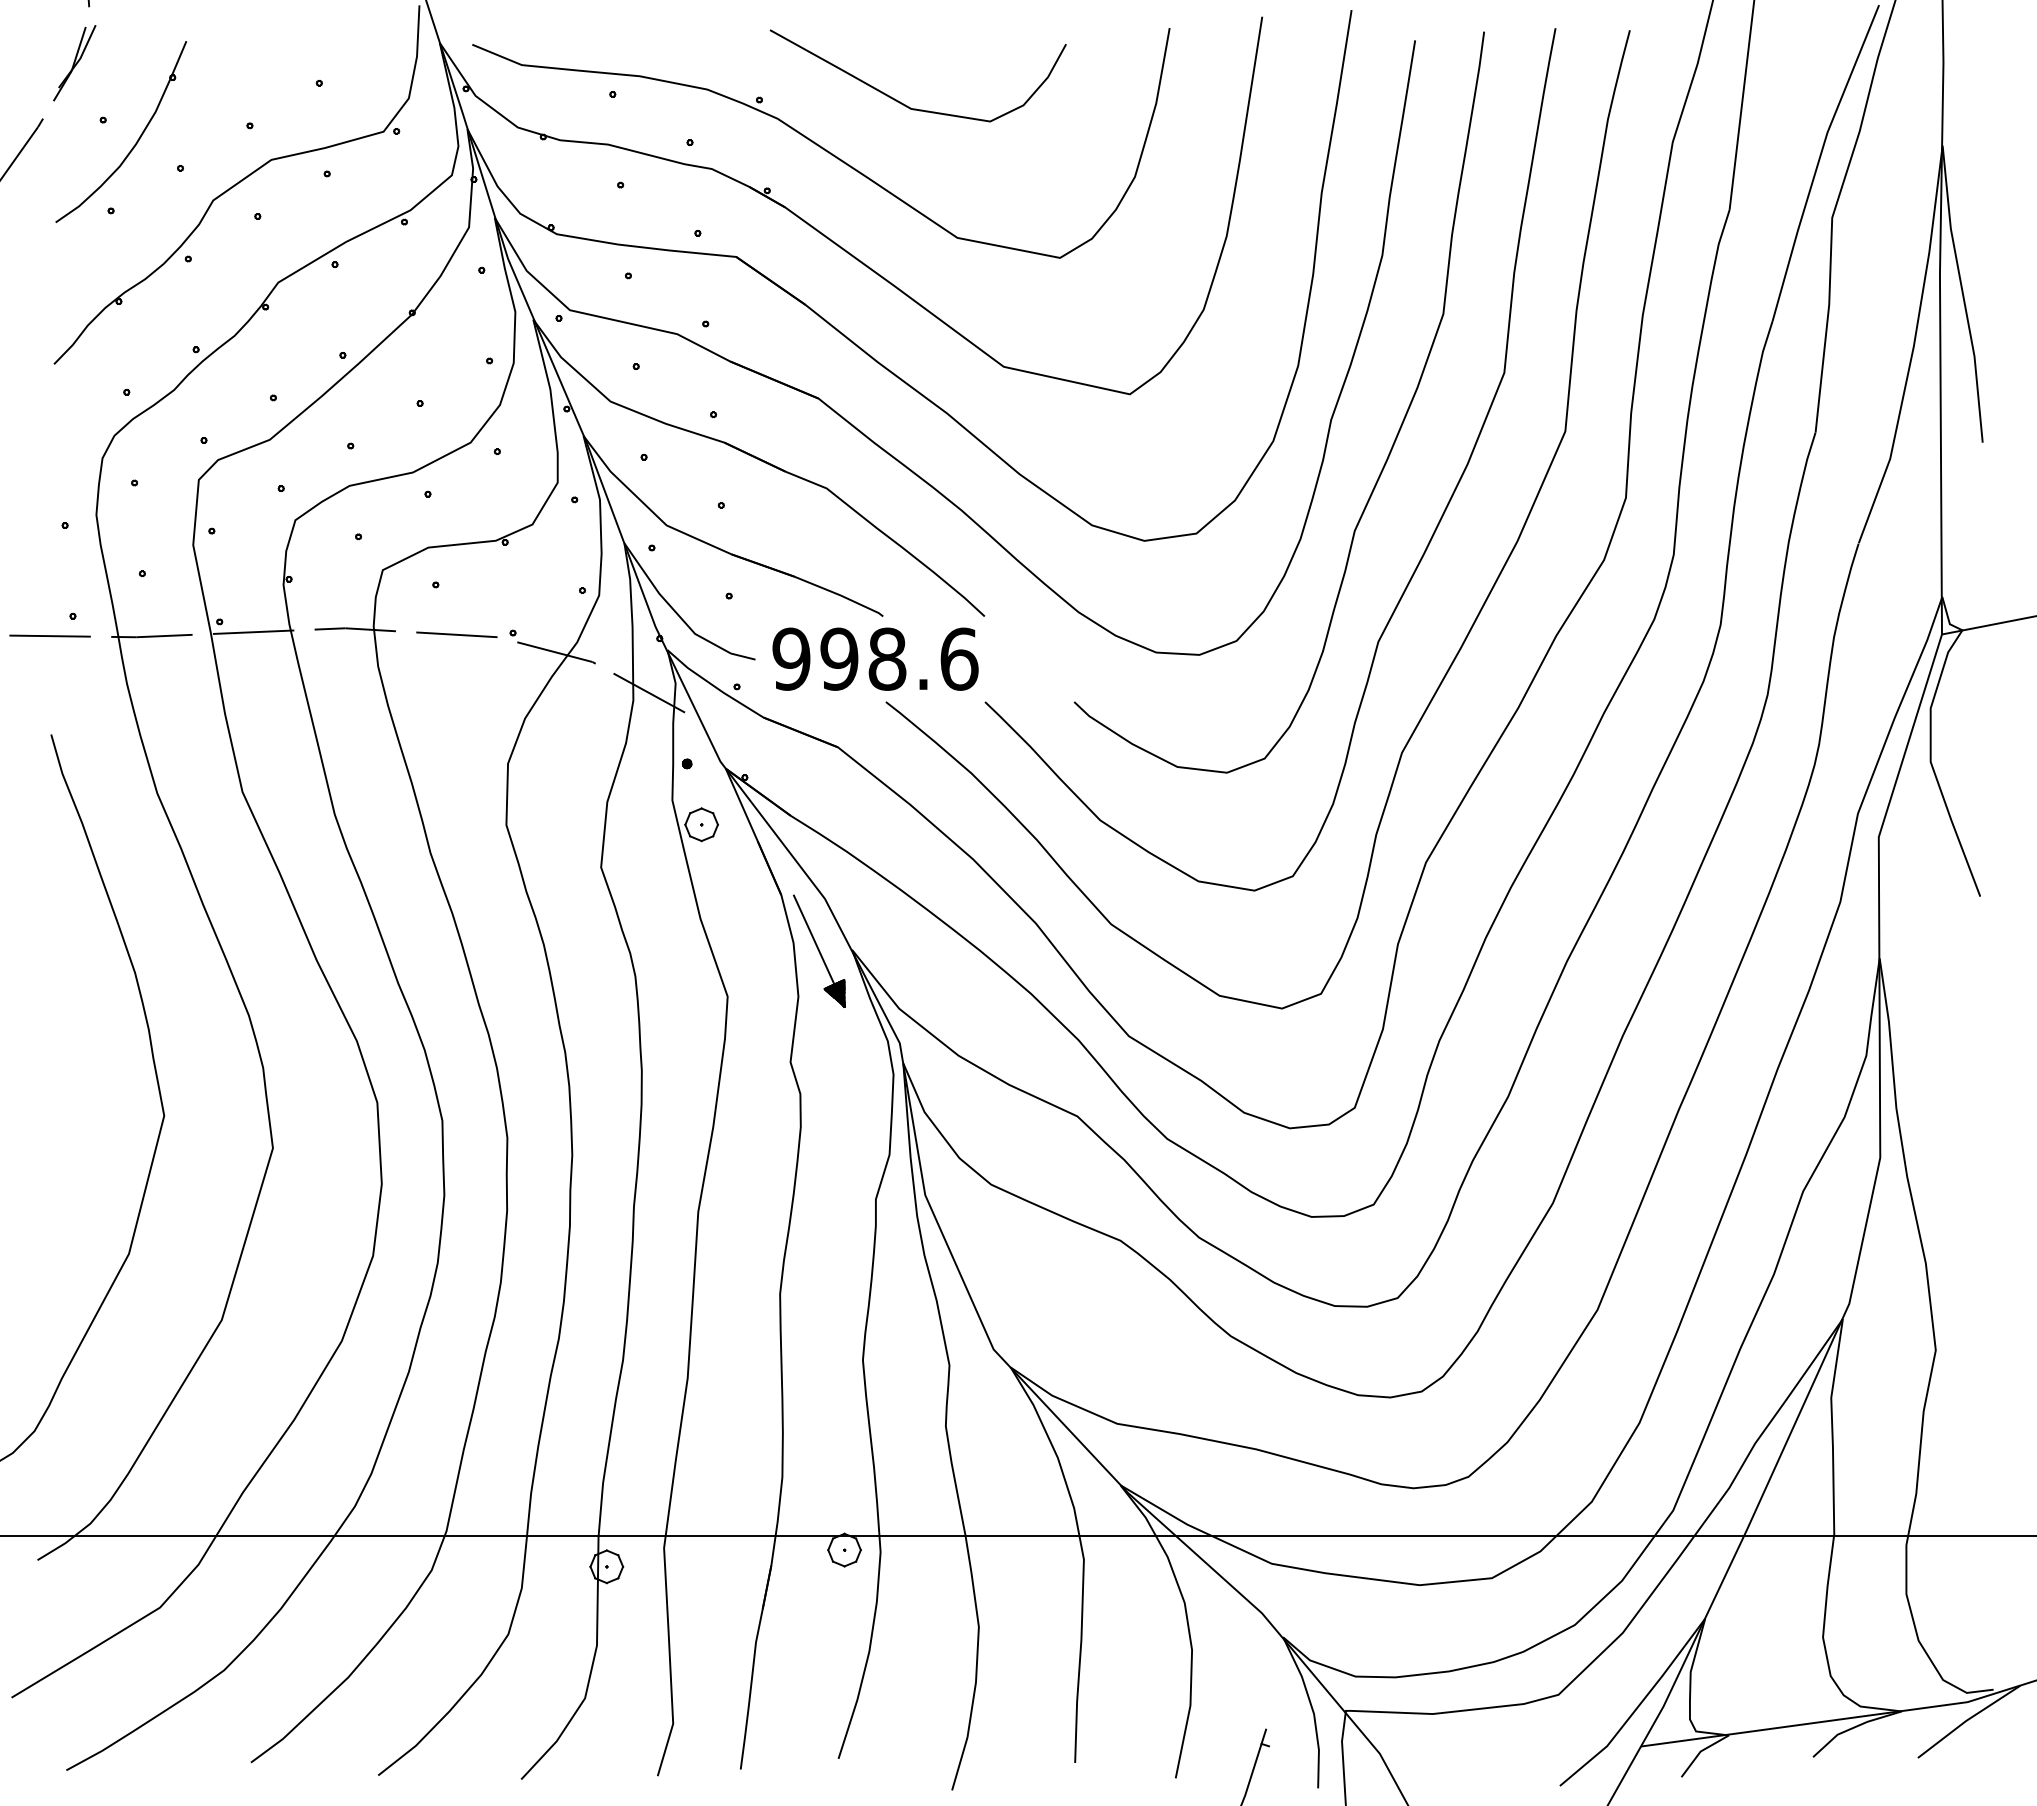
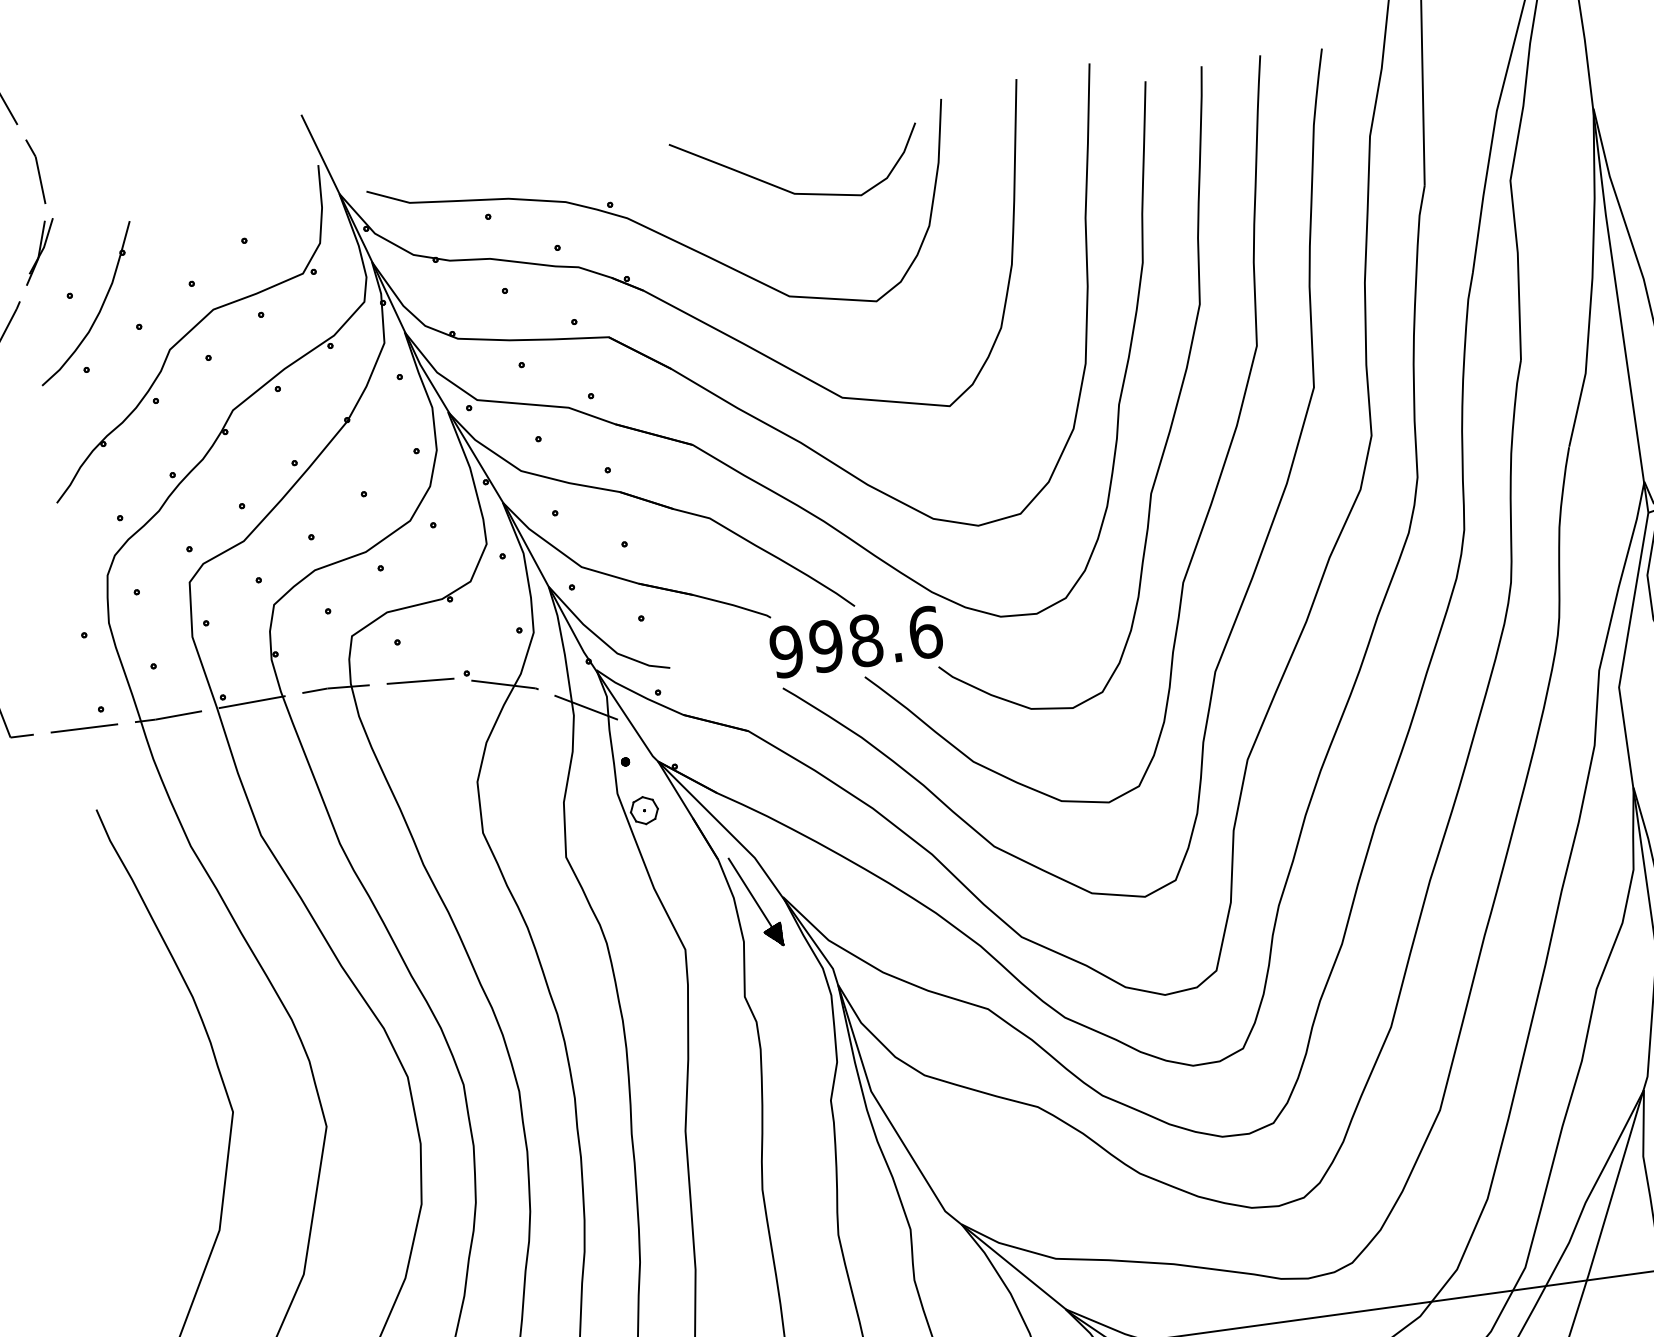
curve: (902, 102) -> (786, 189), moved
text: (875, 658) -> (856, 641), moved

